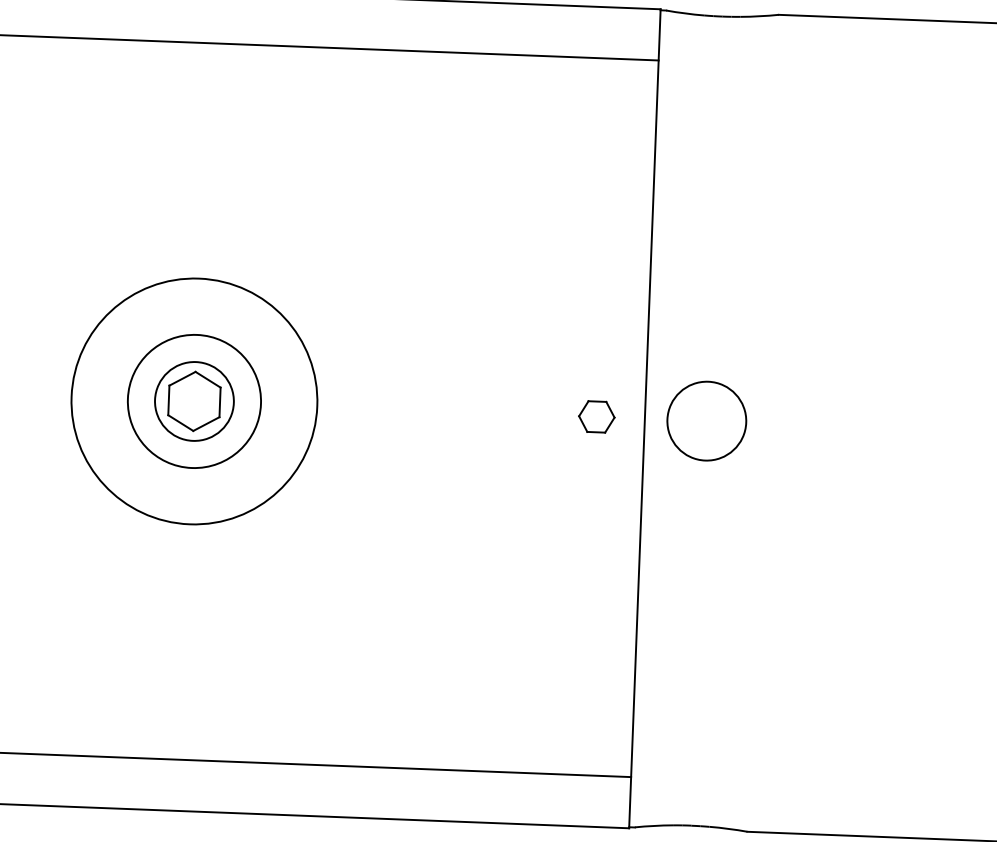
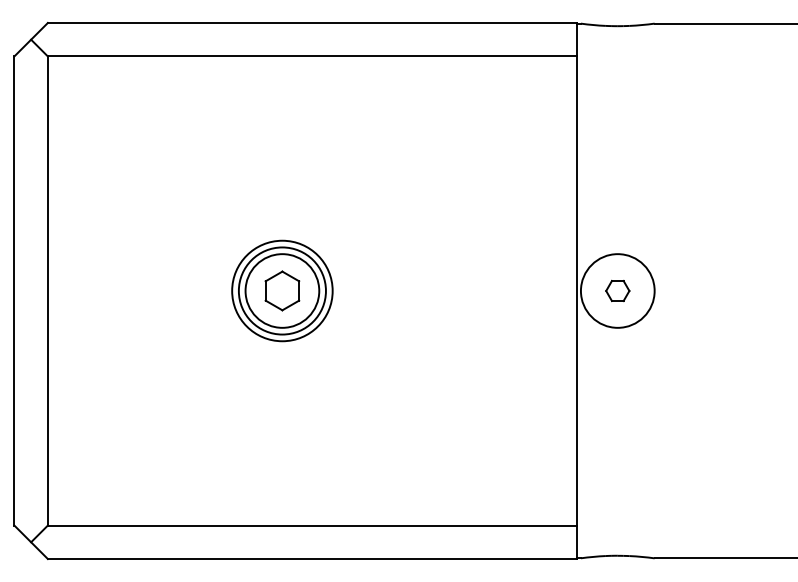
circle: (194, 400) -> (282, 290), size x0.62
circle: (194, 400) -> (282, 290), size x1.43
part: (596, 416) -> (617, 290), moved
circle: (706, 420) -> (617, 290), size x1.43

